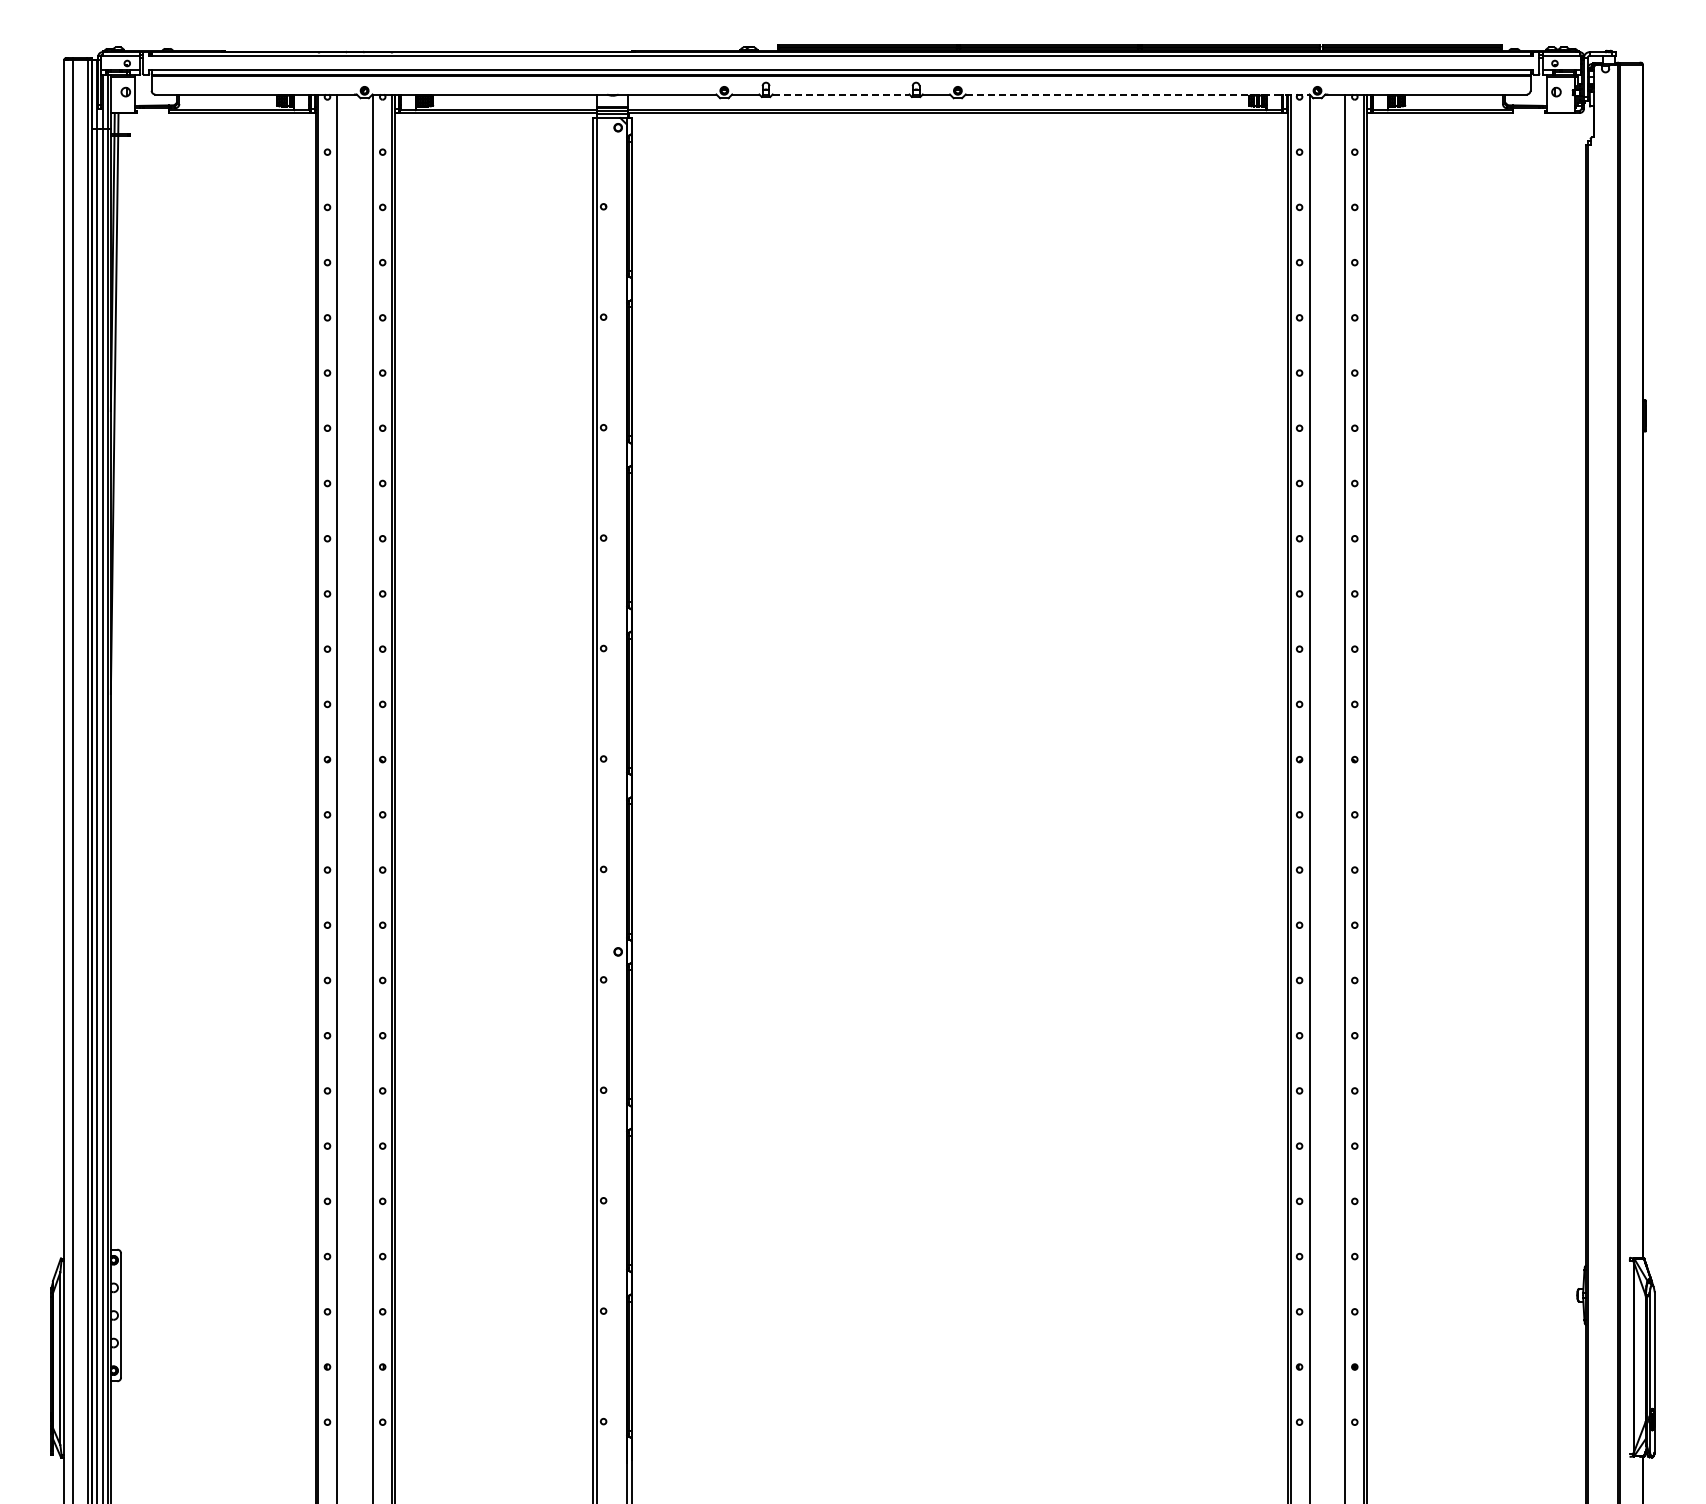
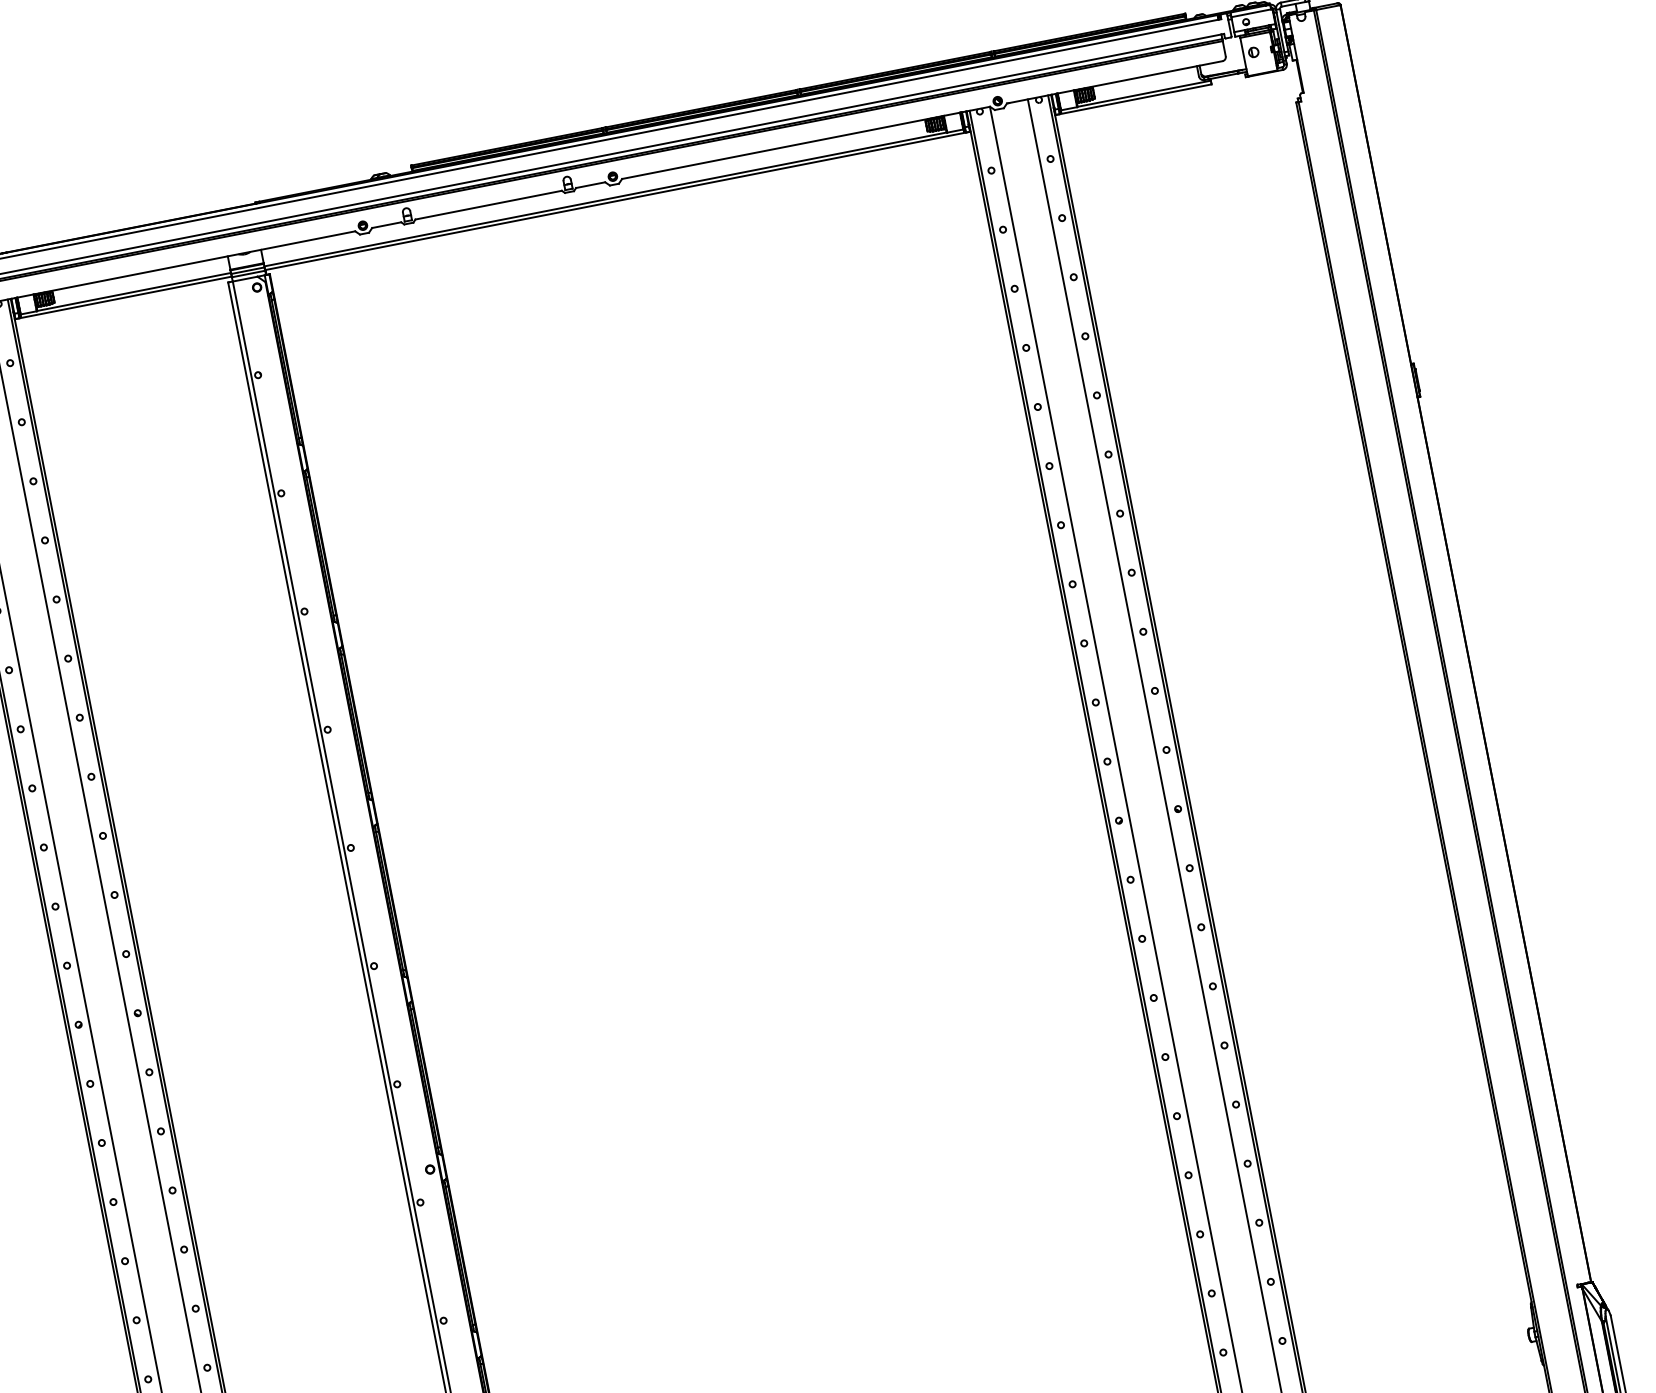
line: (841, 94) -> (489, 205), dashed -> solid
line: (1137, 94) -> (805, 142), dashed -> solid

